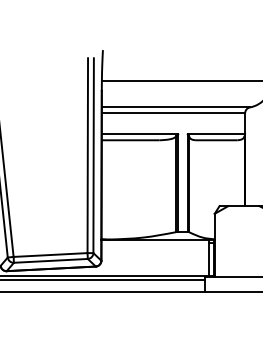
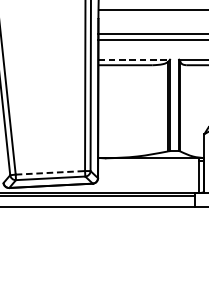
line: (140, 134) -> (134, 59), solid -> dashed
line: (51, 254) -> (51, 172), solid -> dashed

